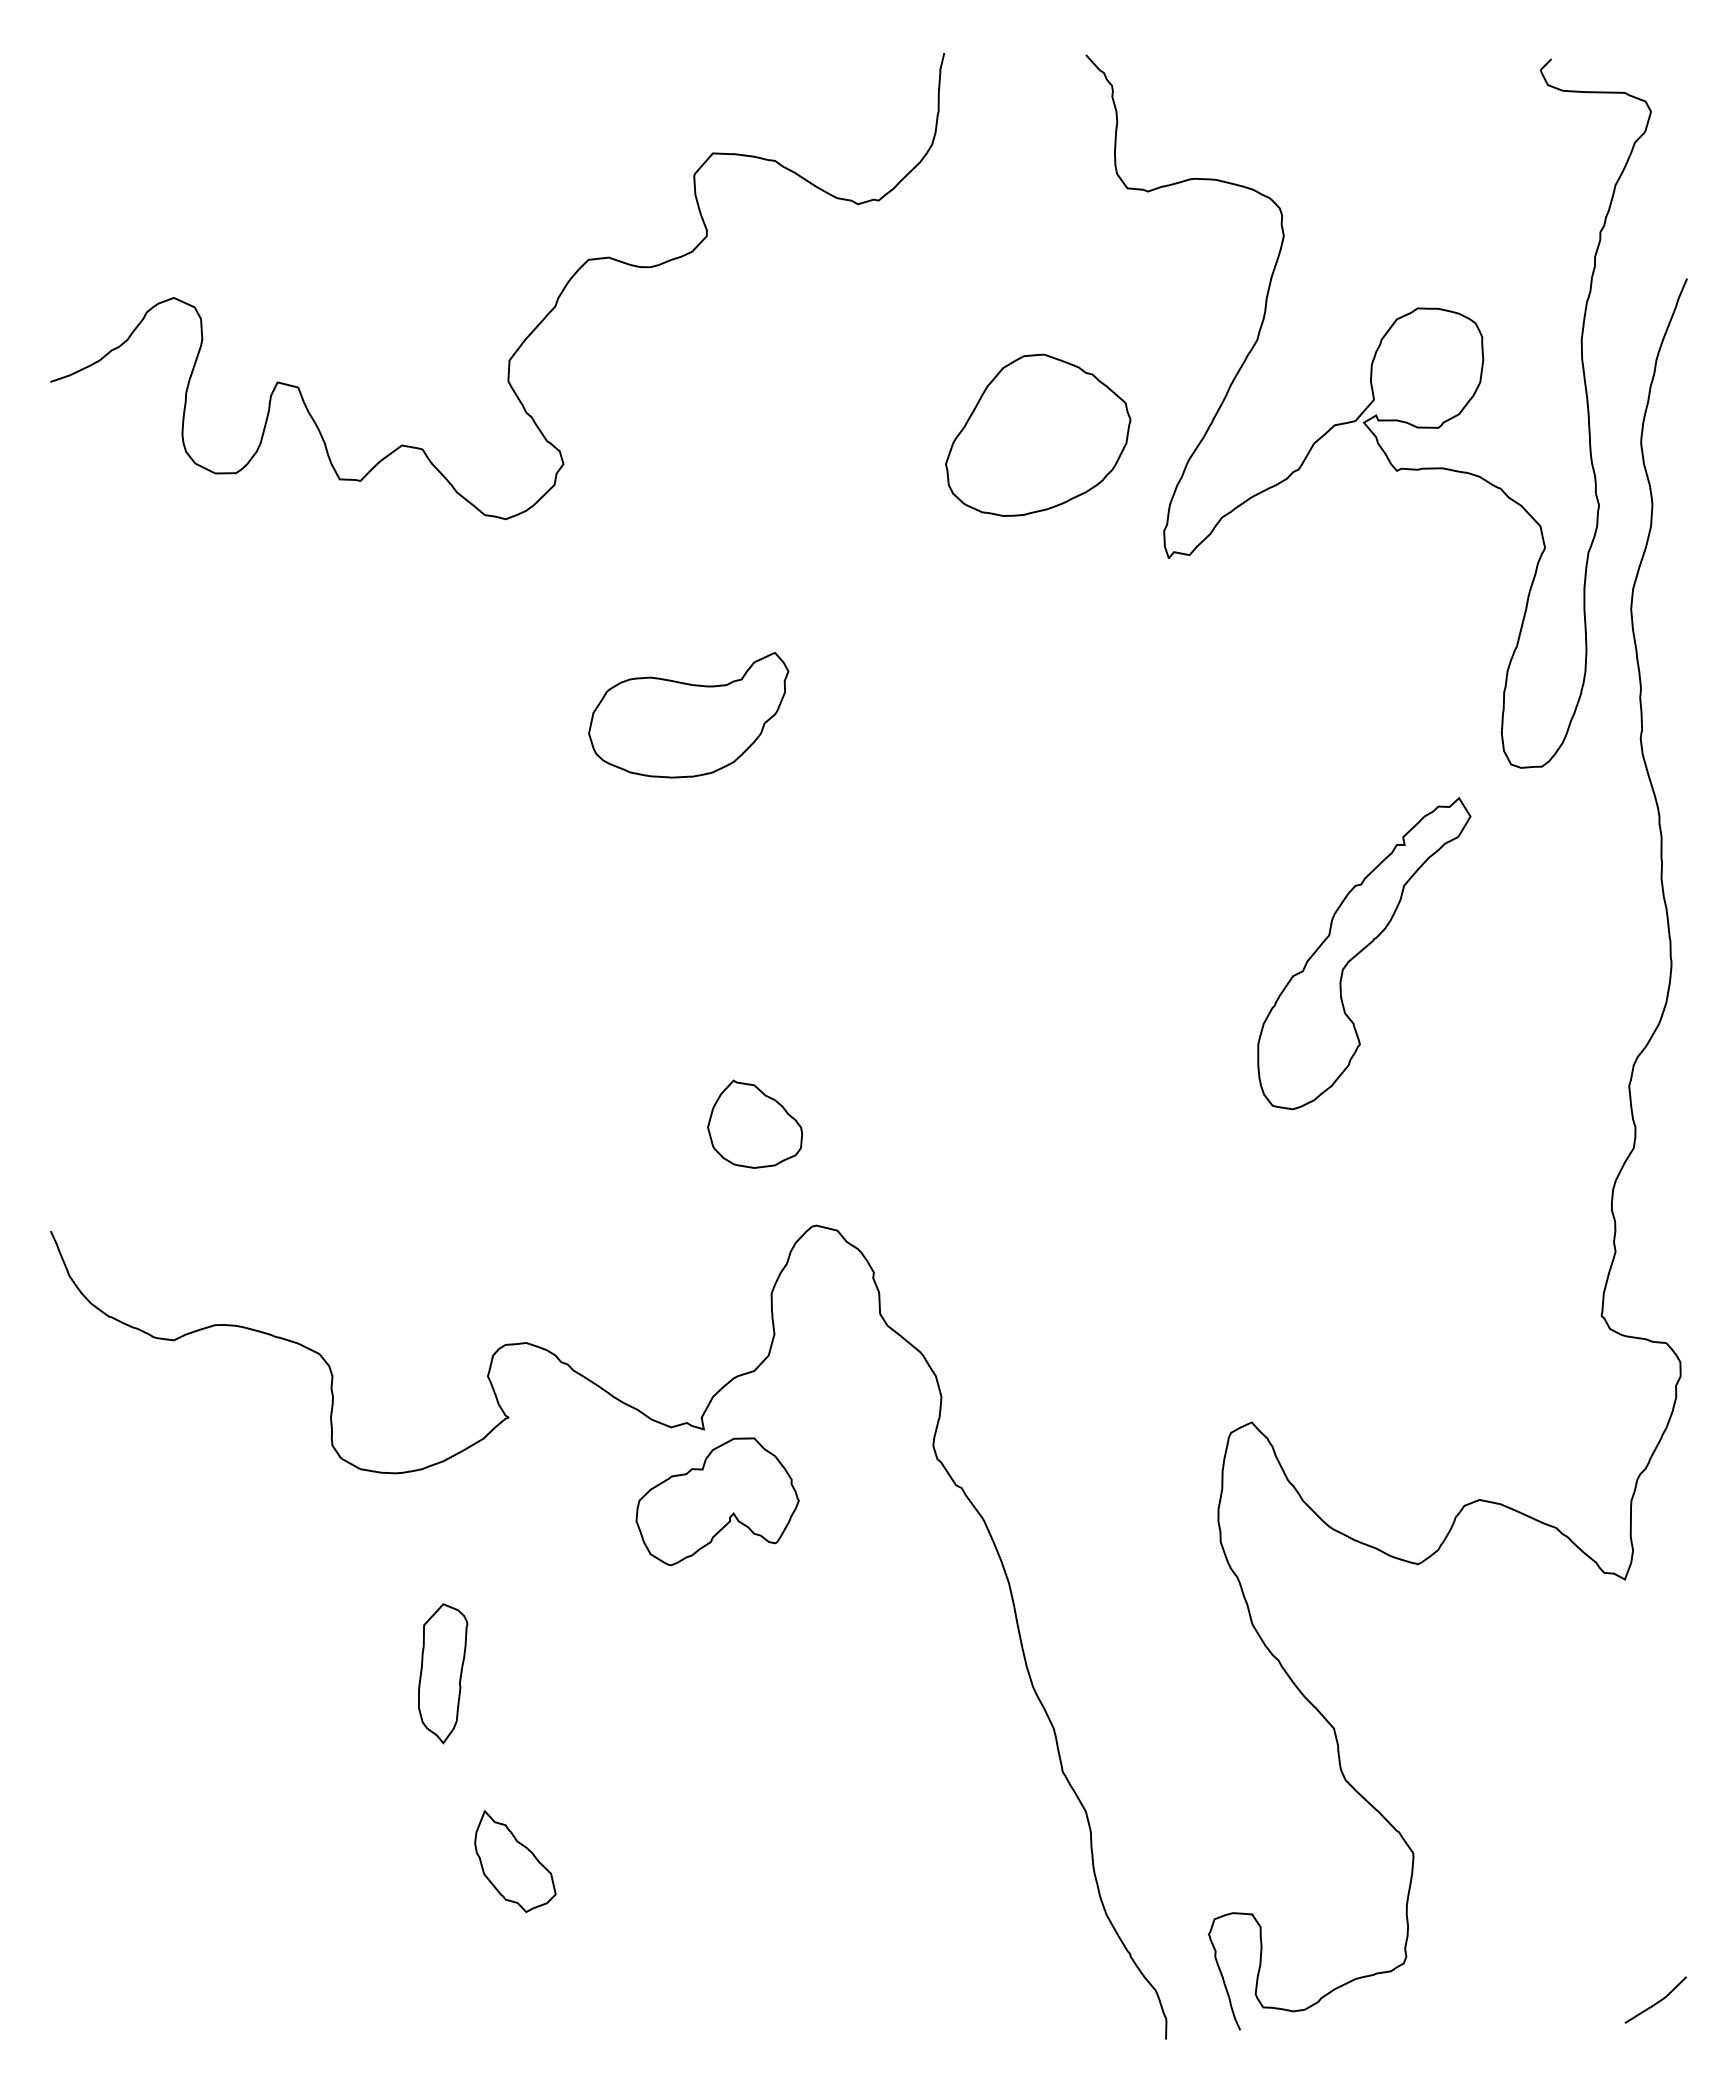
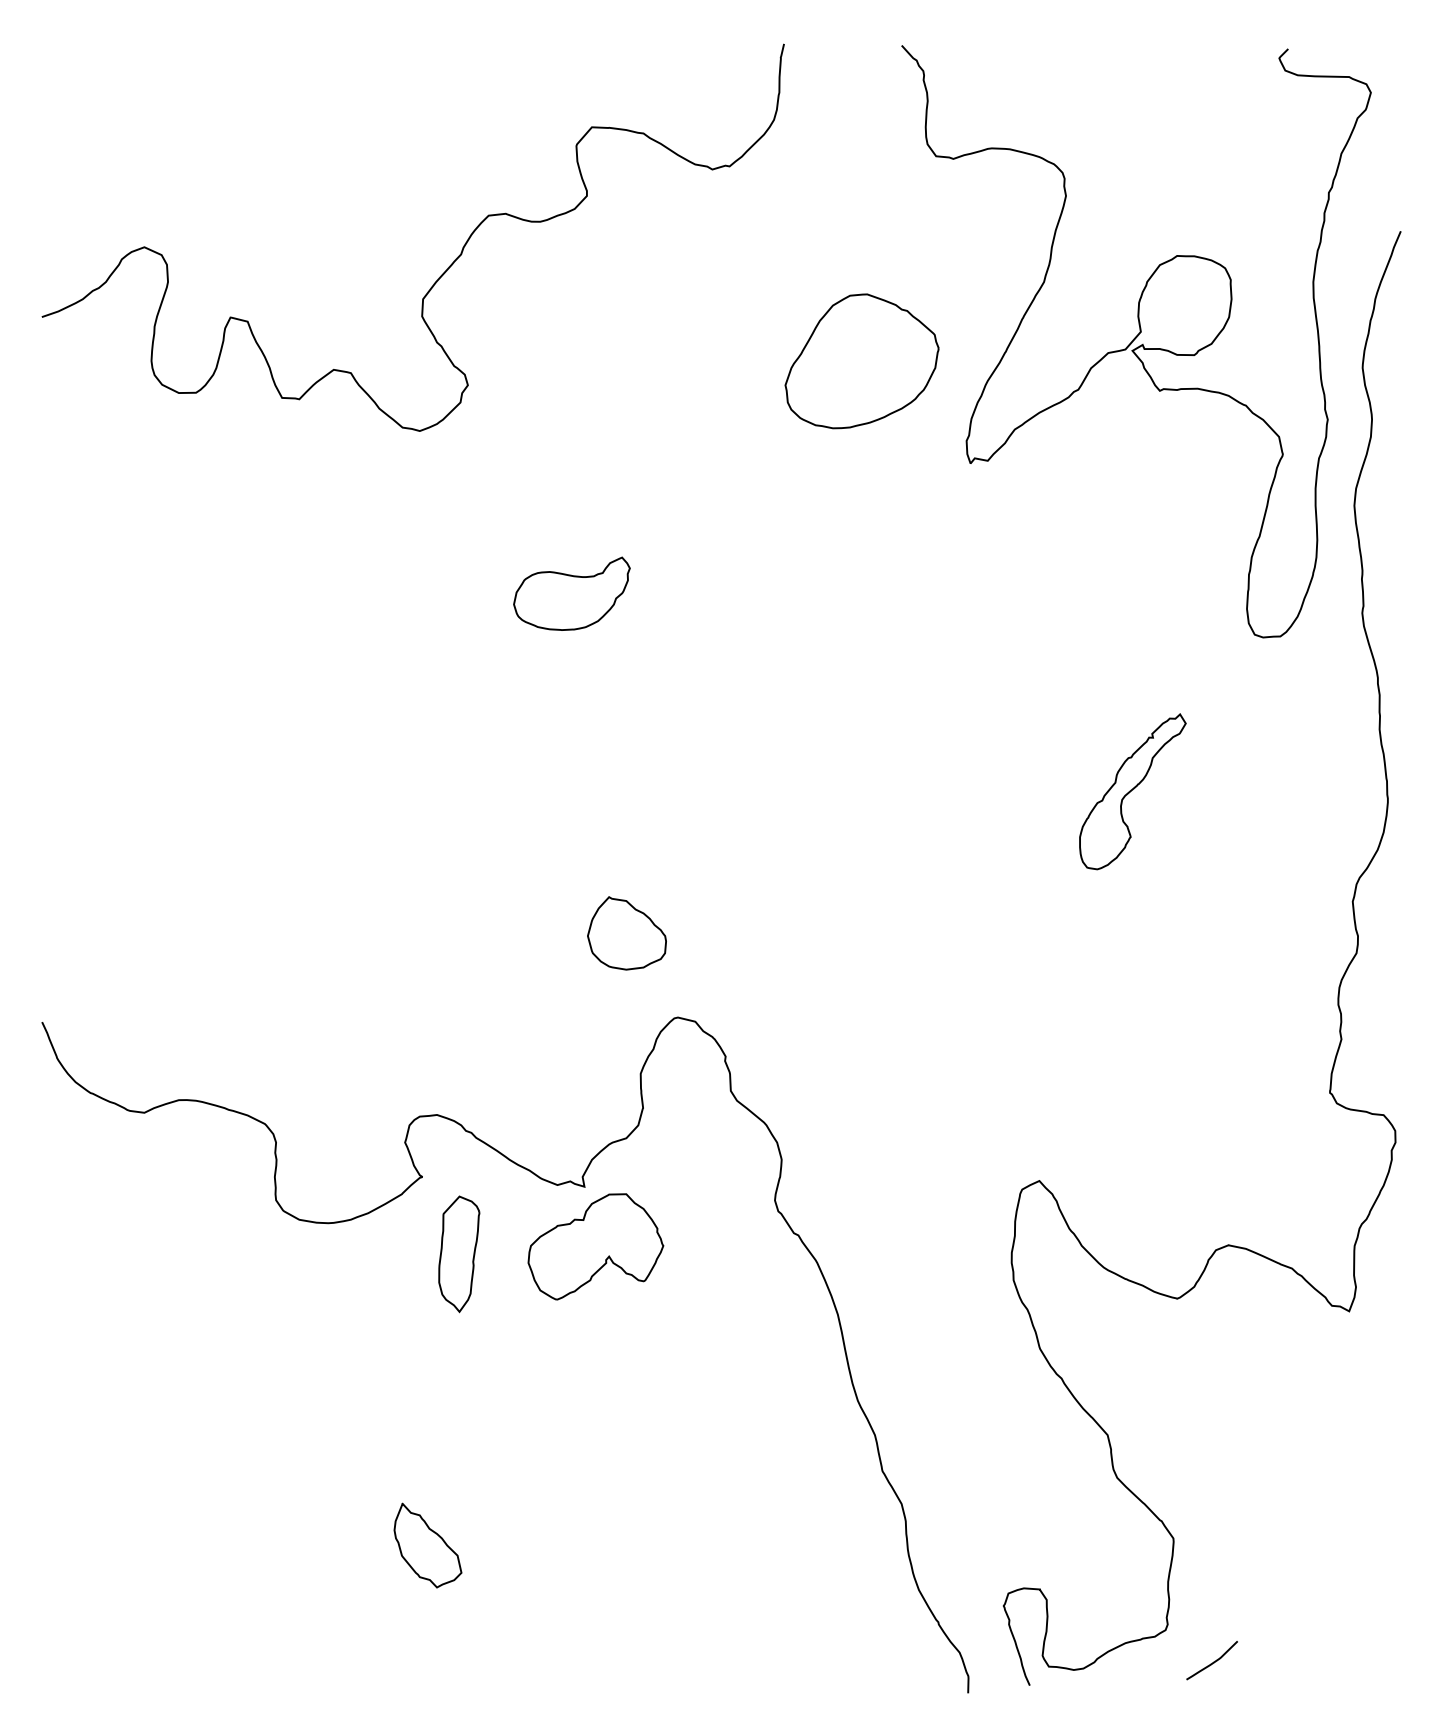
part: (688, 715) -> (571, 593), size x0.7
part: (1364, 953) -> (1132, 791), size x0.6
part: (443, 1673) -> (459, 1254), moved
curve: (1657, 2001) -> (1213, 1661), moved

